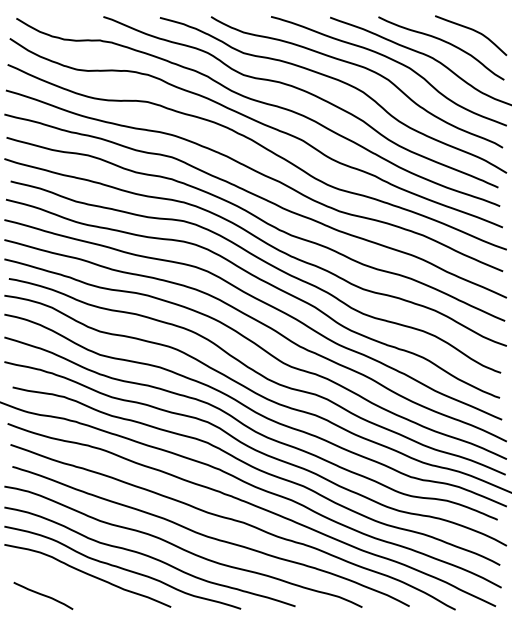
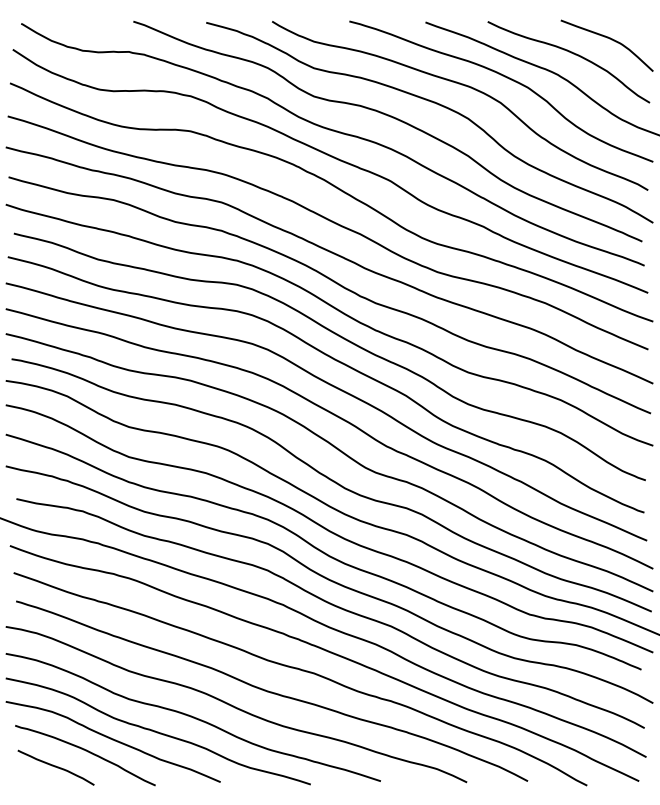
curve: (66, 583) -> (85, 751), added

